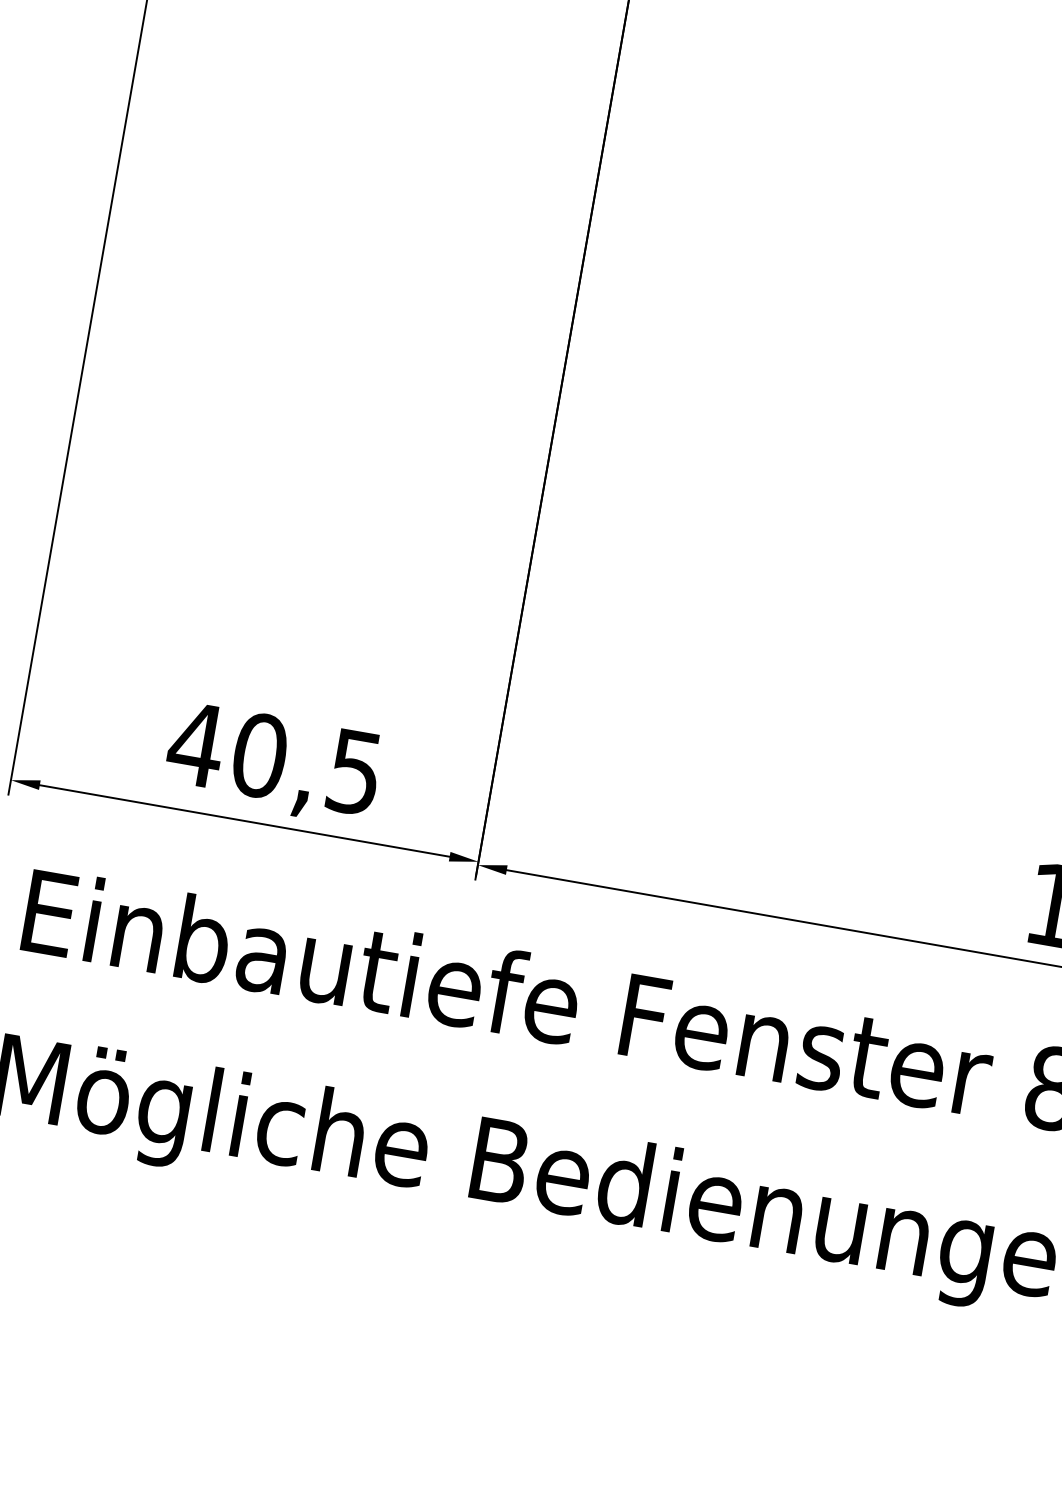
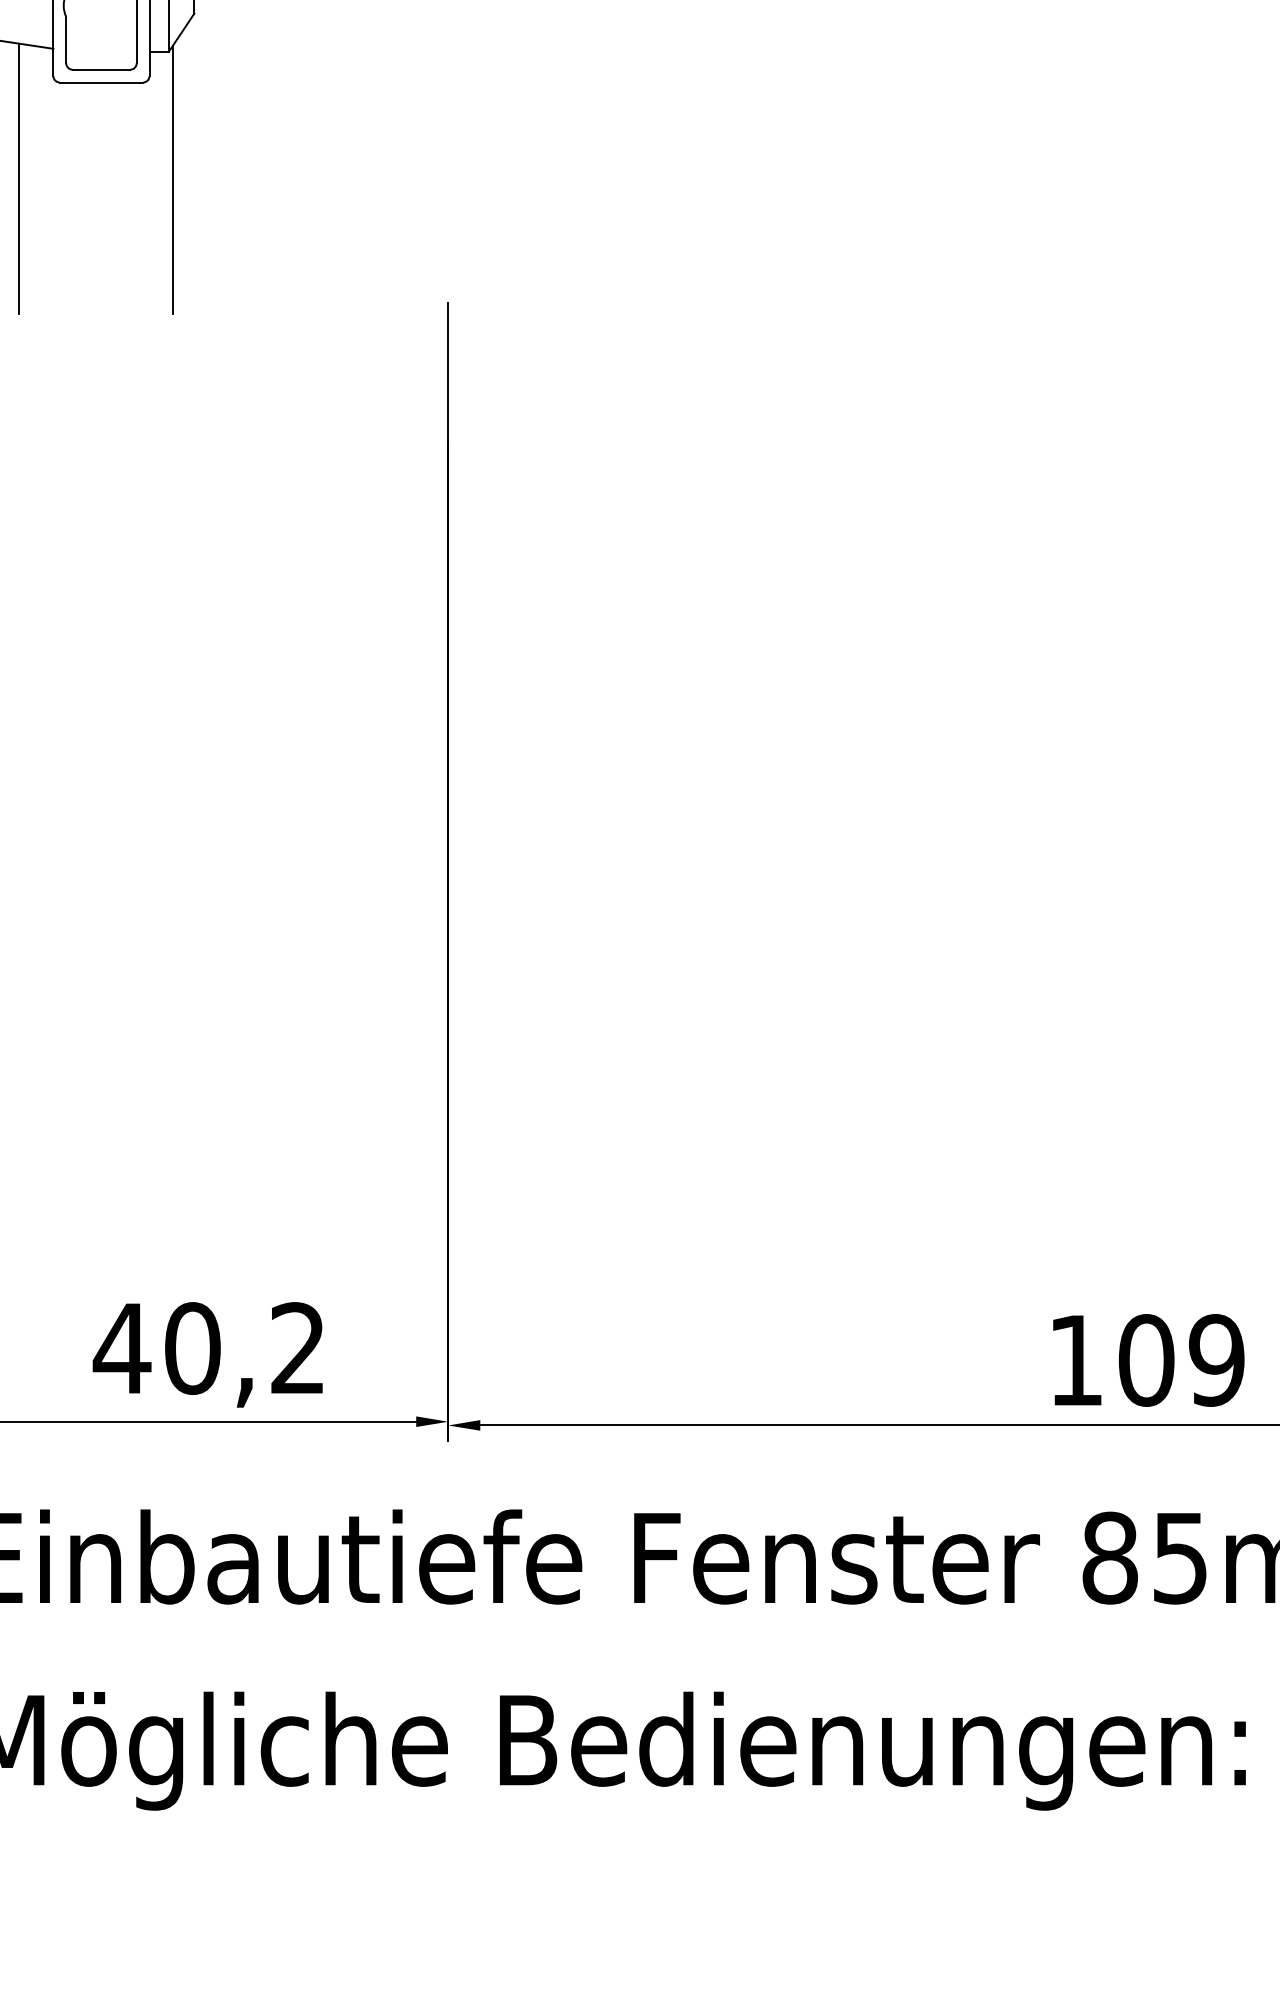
text: (354, 772) -> (297, 1348), 40,5 -> 40,2

